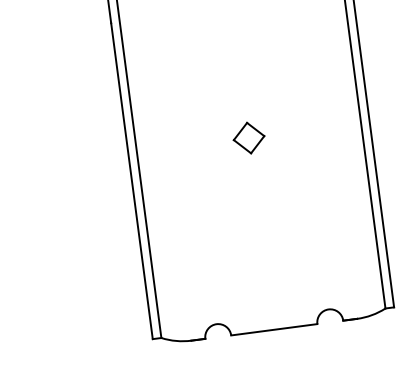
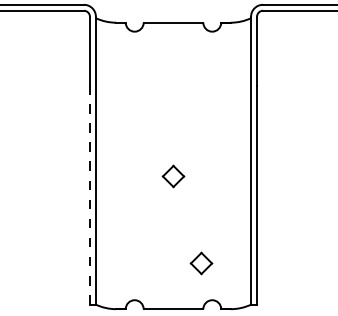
line: (131, 180) -> (89, 194), solid -> dashed
part: (306, 258) -> (201, 263), added

